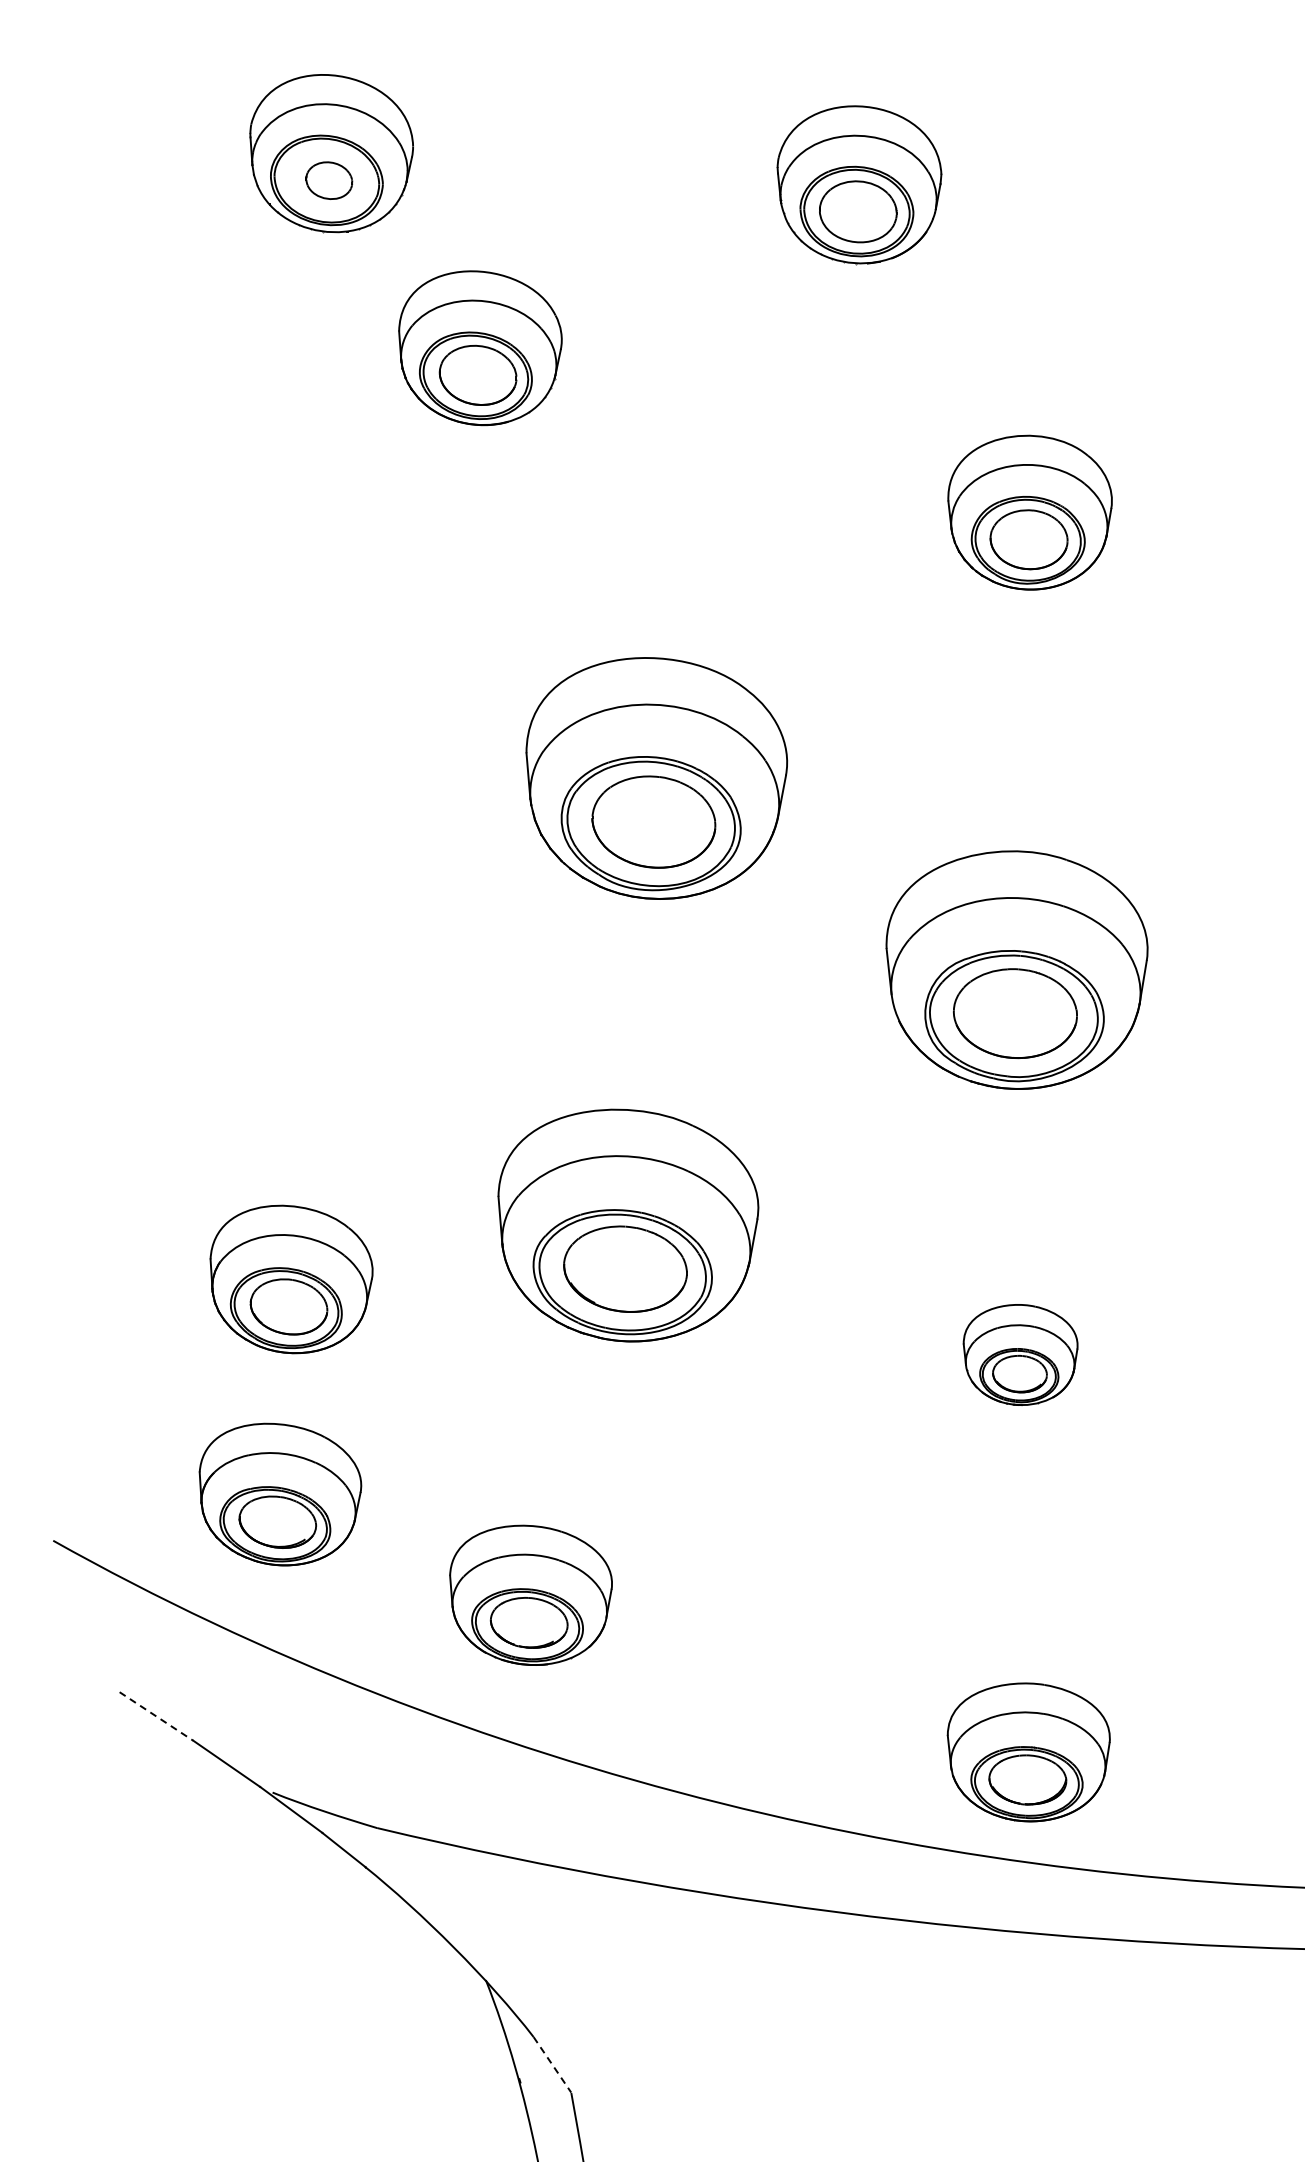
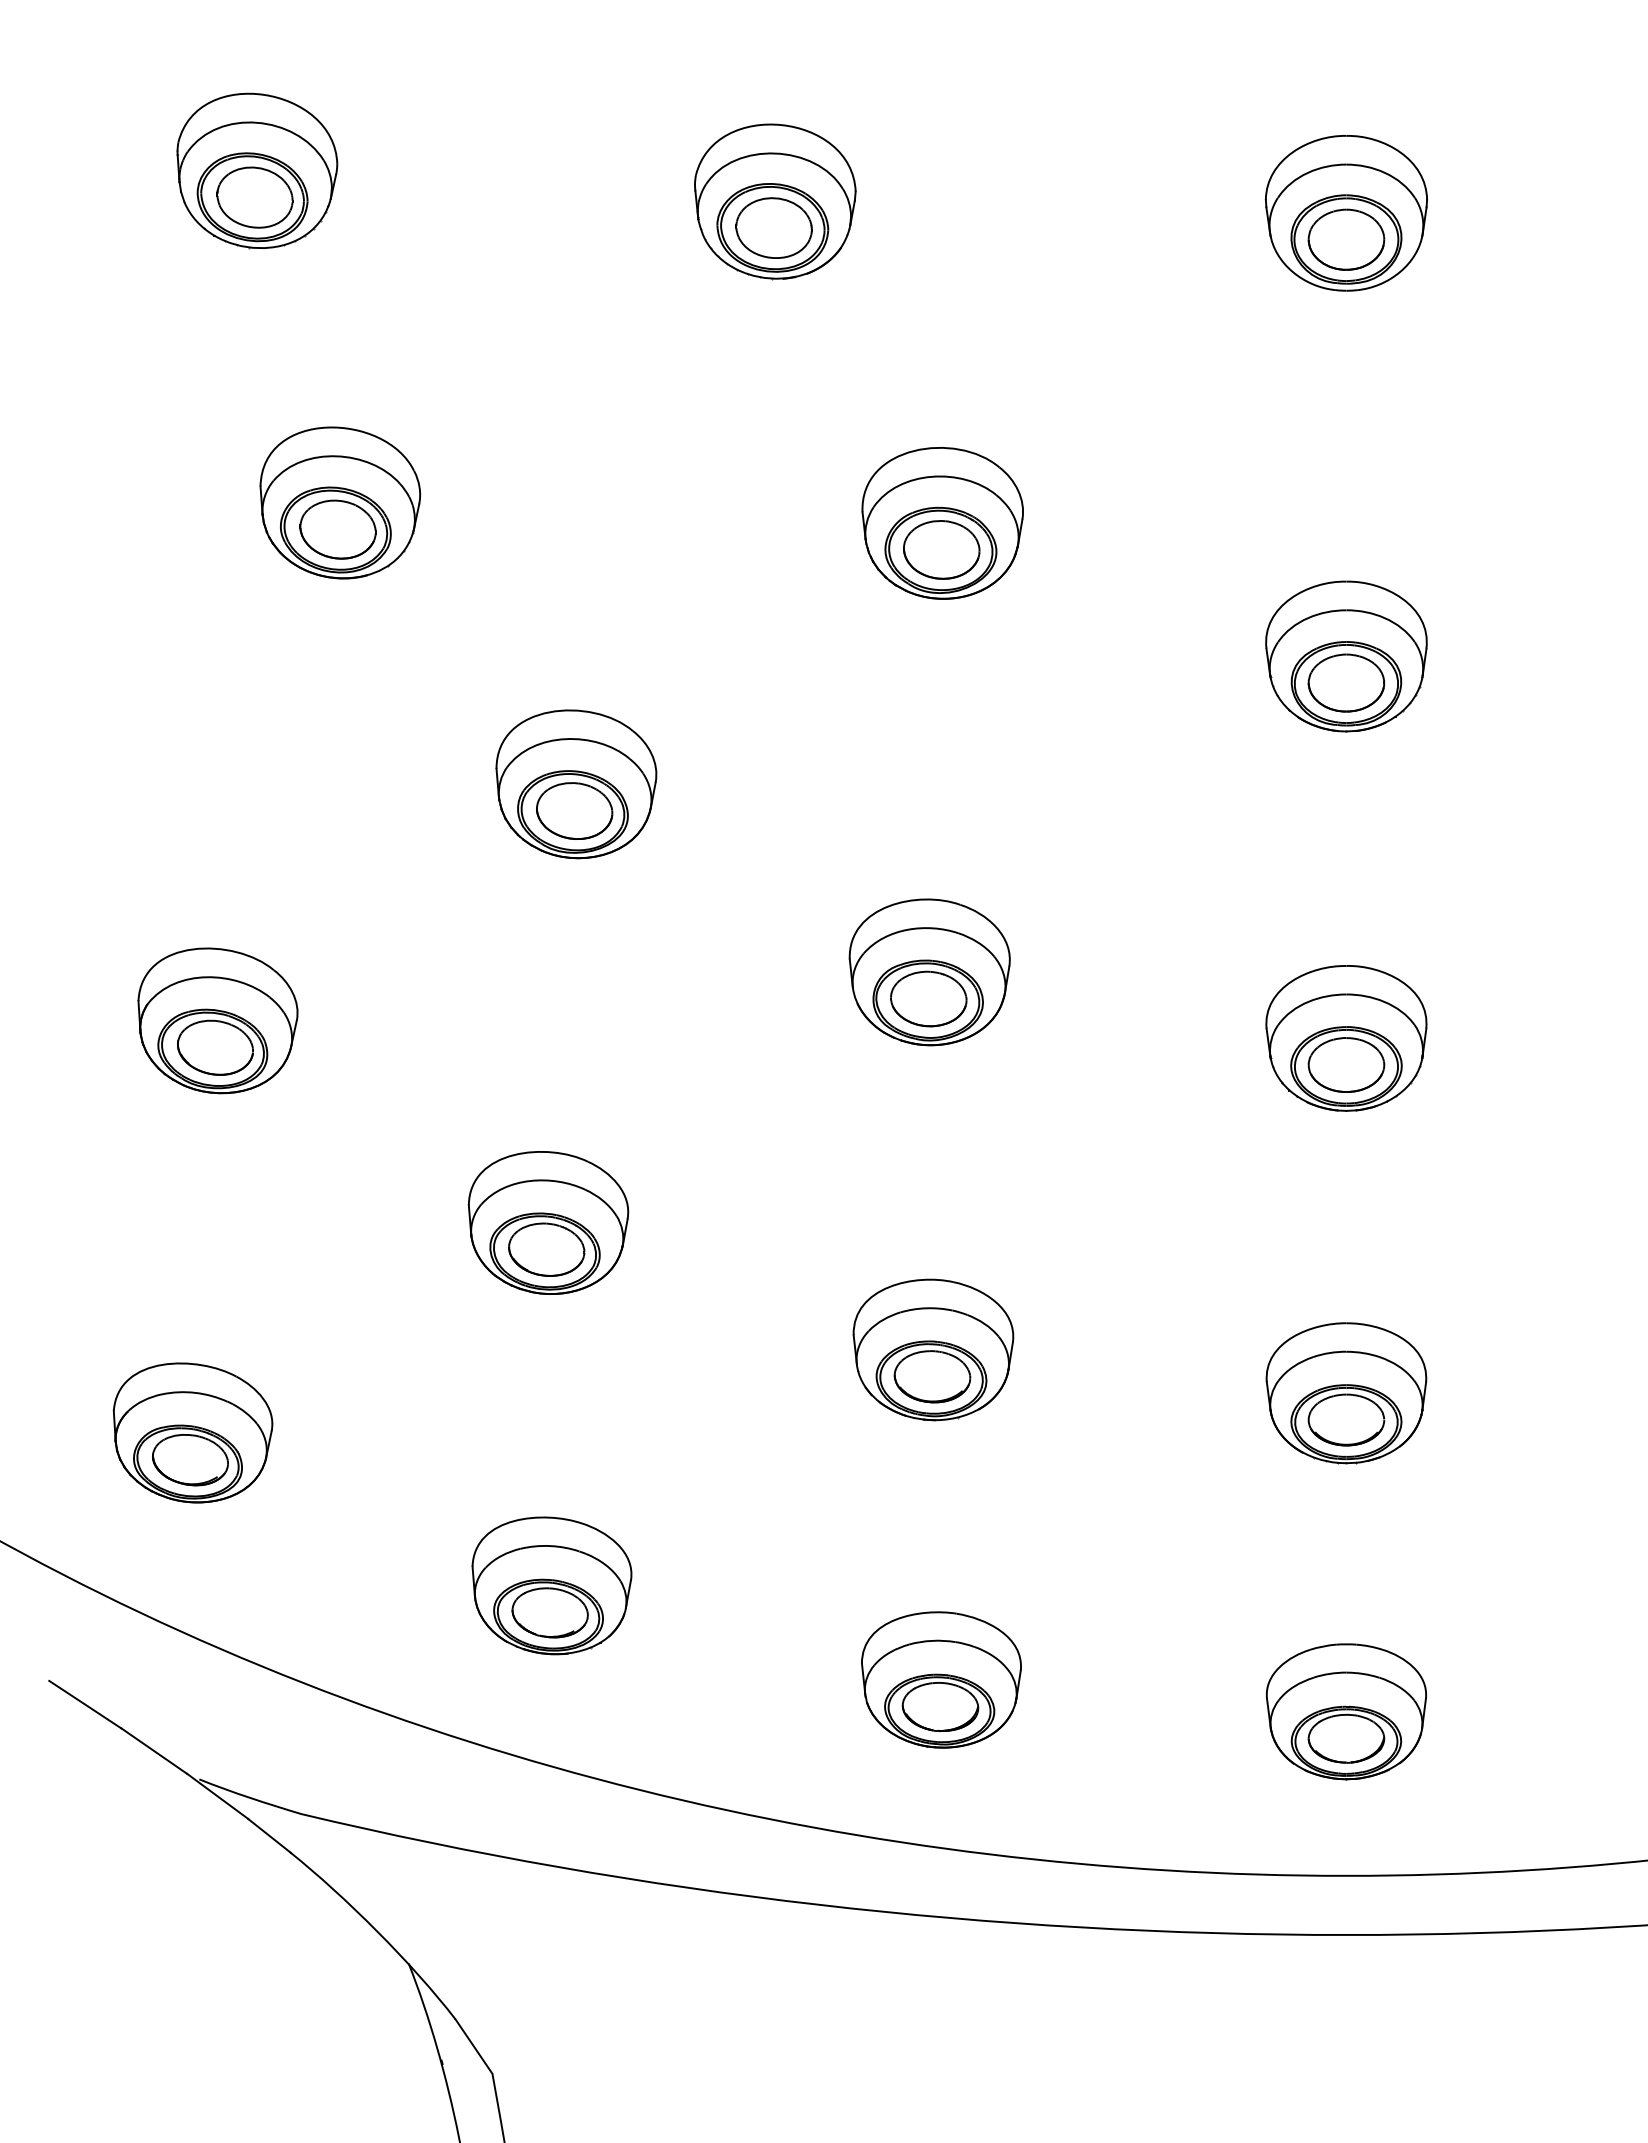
part: (328, 180) -> (254, 197), size x1.67
part: (480, 347) -> (340, 502), moved
part: (656, 778) -> (576, 784), size x0.62
part: (1016, 970) -> (929, 972), size x0.62
part: (628, 1225) -> (548, 1222), size x0.62
part: (291, 1279) -> (217, 1020), moved
part: (1020, 1354) -> (933, 1349), size x1.43
part: (279, 1494) -> (192, 1432), moved
part: (530, 1595) -> (551, 1585), moved
line: (156, 1716) -> (85, 1704), dashed -> solid
part: (1028, 1751) -> (941, 1679), moved
line: (551, 2064) -> (473, 2046), dashed -> solid

